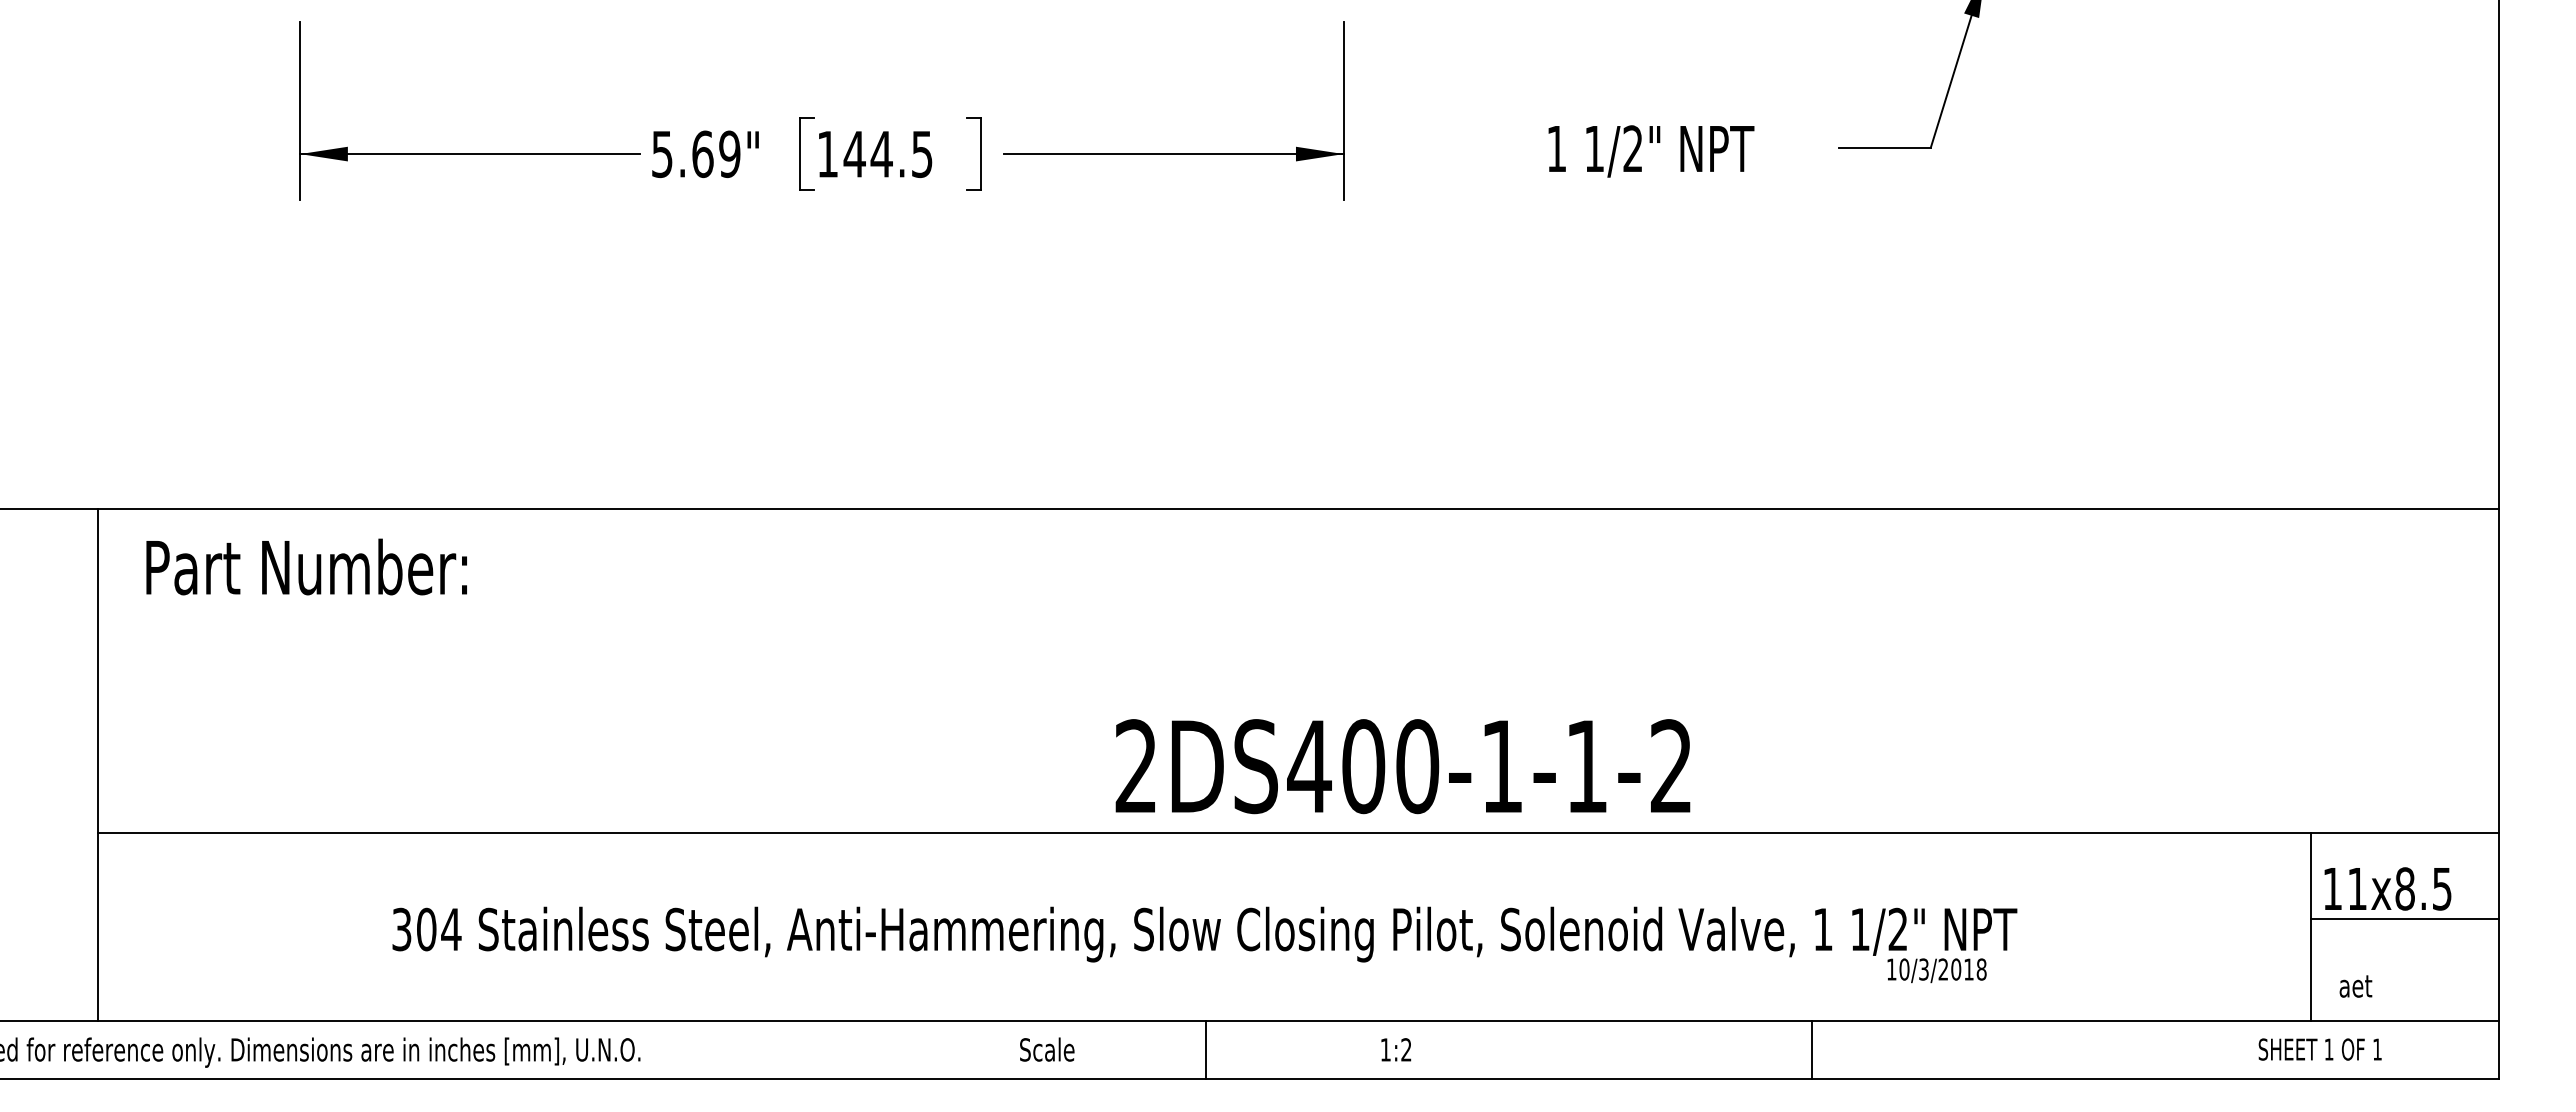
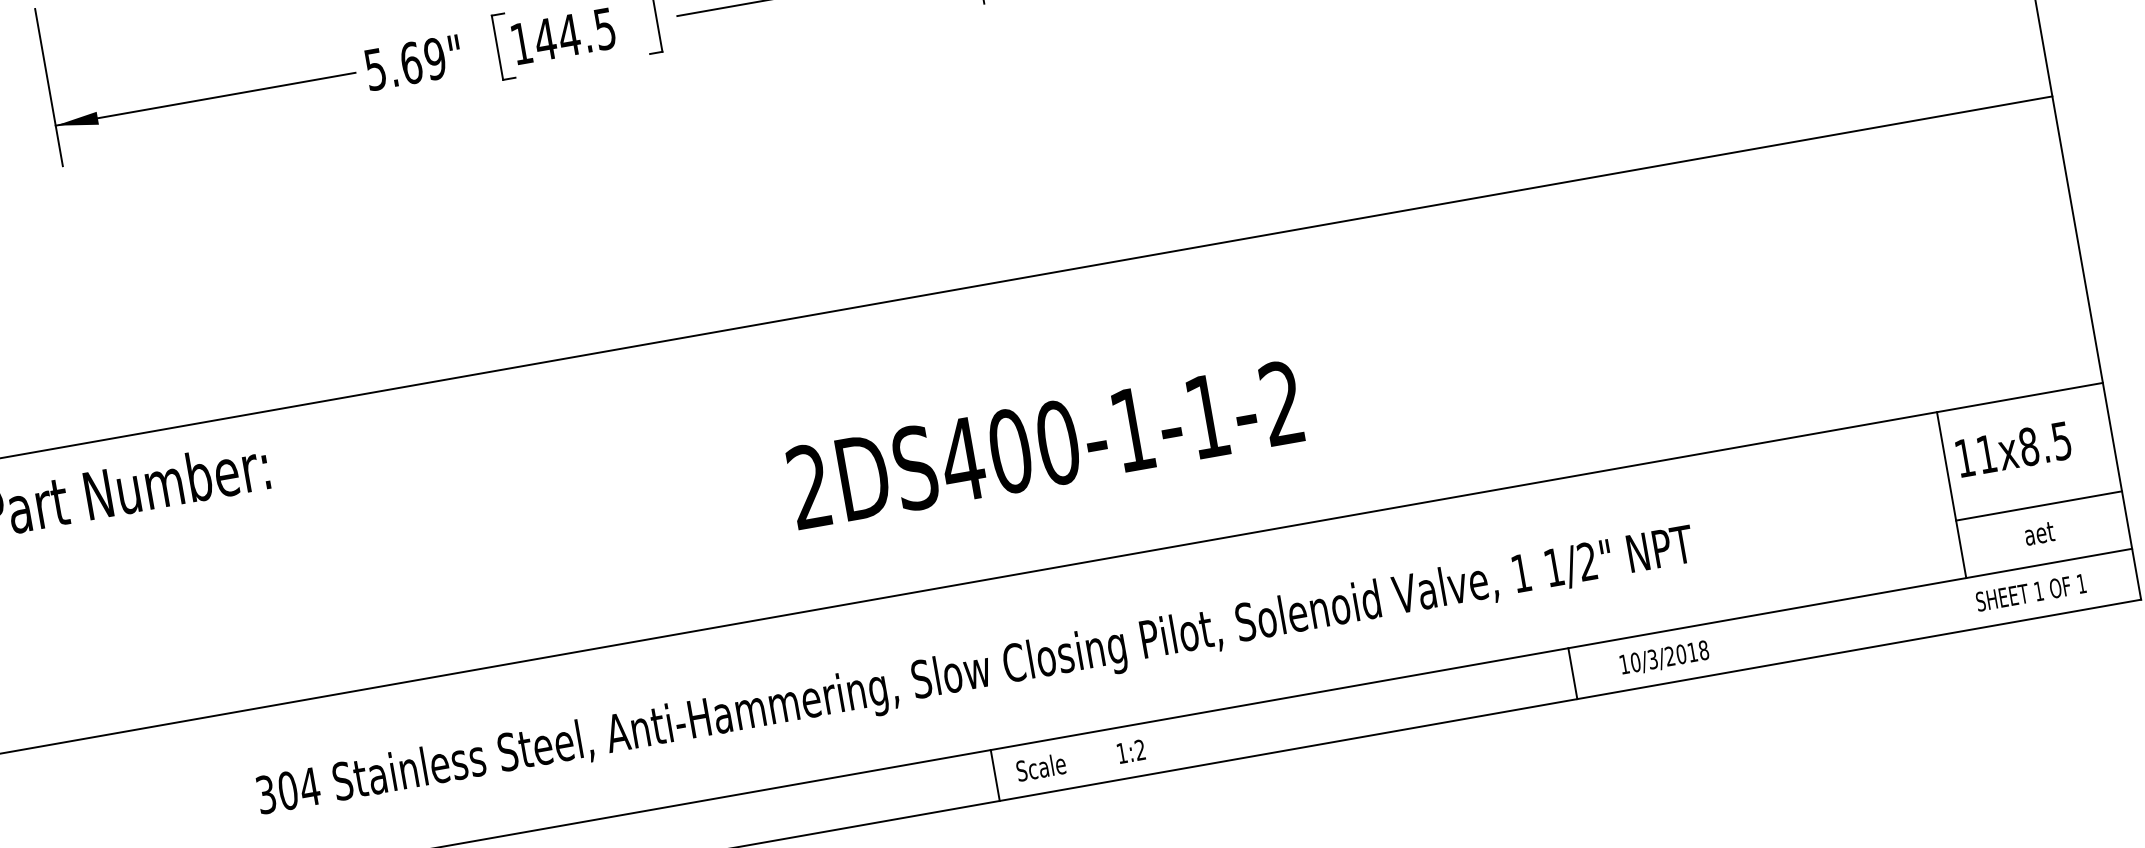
text: (1402, 766) -> (1044, 445), moved
line: (2404, 918) -> (2038, 505), moved
text: (1936, 970) -> (1664, 658), moved
text: (2355, 986) -> (2039, 533), moved
text: (1047, 1049) -> (1041, 767), moved
text: (1396, 1049) -> (1131, 751), moved
line: (1812, 1049) -> (1573, 673), moved
text: (2319, 1049) -> (2030, 592), moved

